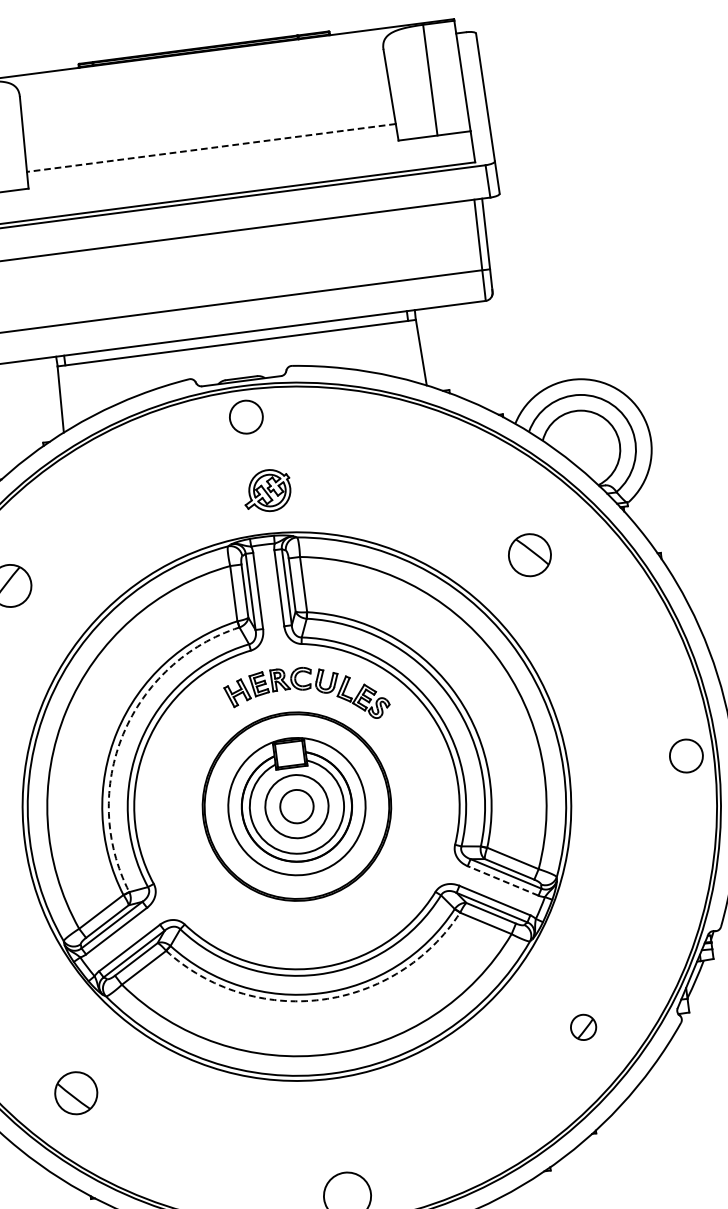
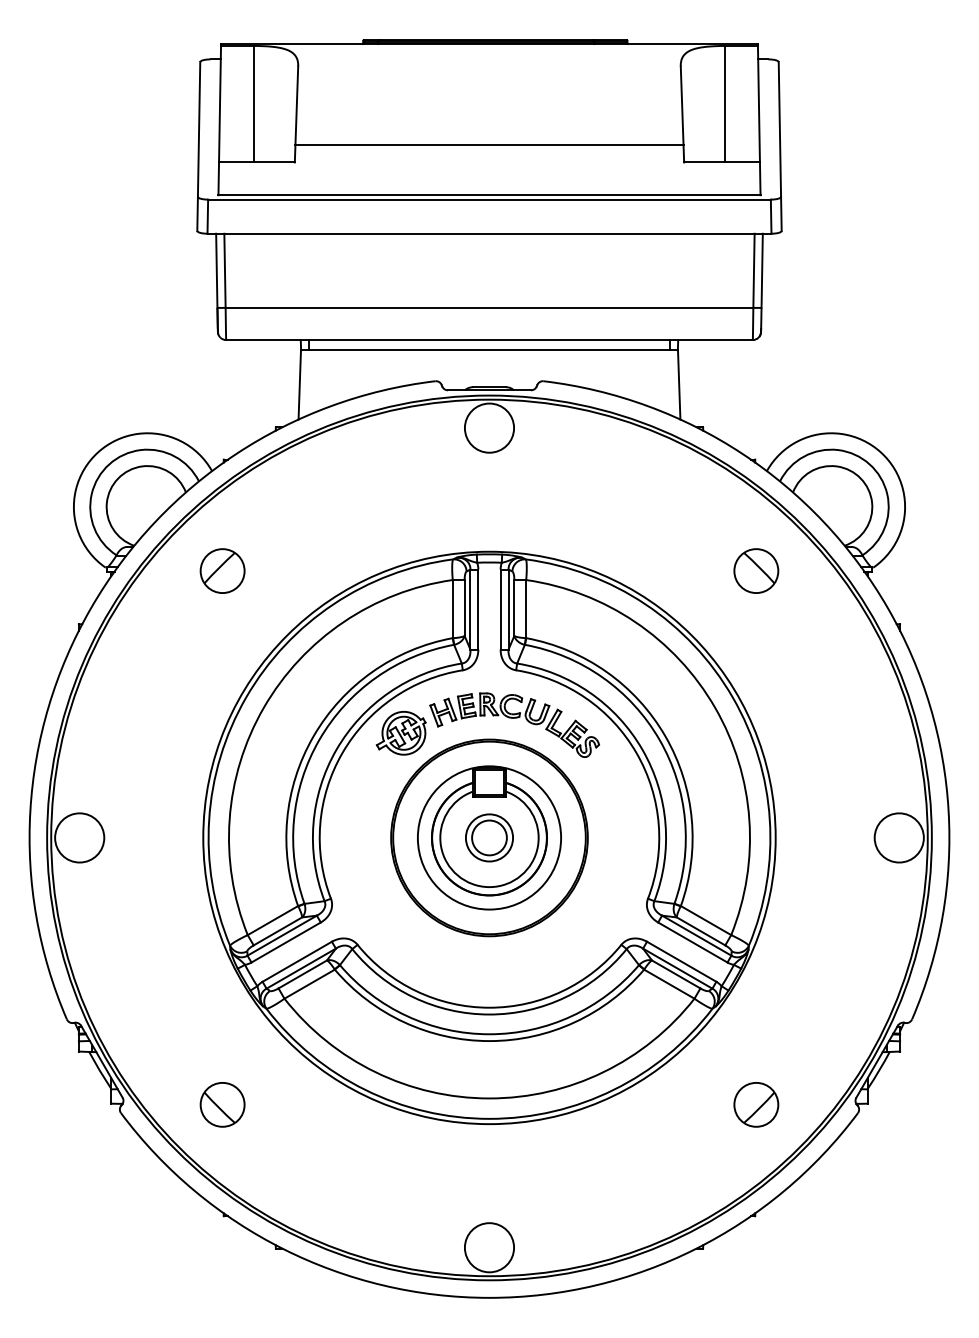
line: (211, 147) -> (489, 144), dashed -> solid
circle: (246, 416) -> (489, 427), size x1.43
part: (266, 491) -> (400, 733), moved
part: (530, 554) -> (756, 570), moved
arc: (123, 734) -> (319, 739), dashed -> solid
circle: (685, 755) -> (898, 837), size x1.43
circle: (296, 806) -> (489, 837), size x0.71
line: (502, 880) -> (692, 942), dashed -> solid
arc: (322, 1000) -> (489, 1041), dashed -> solid
part: (583, 1027) -> (756, 1104), size x1.67

